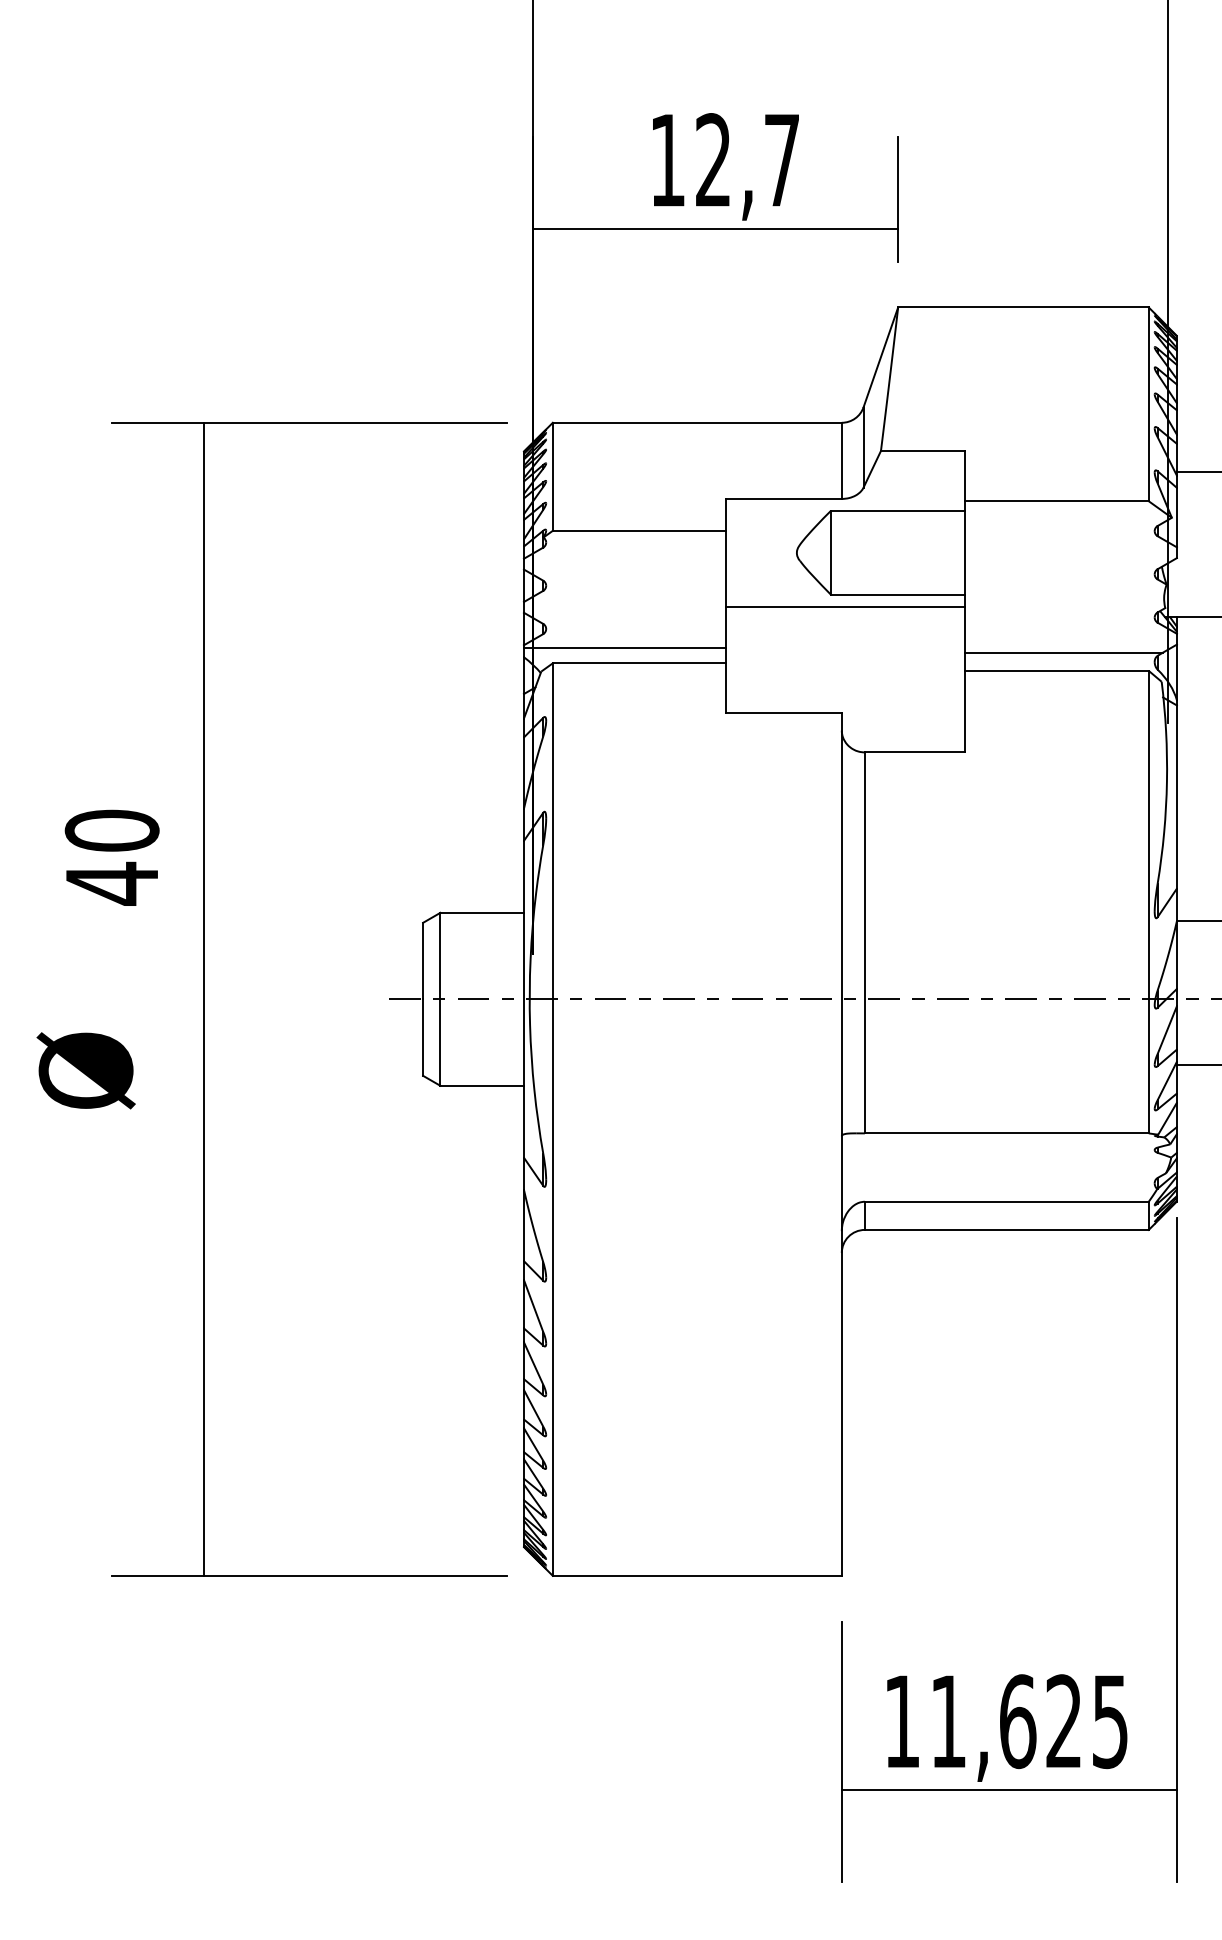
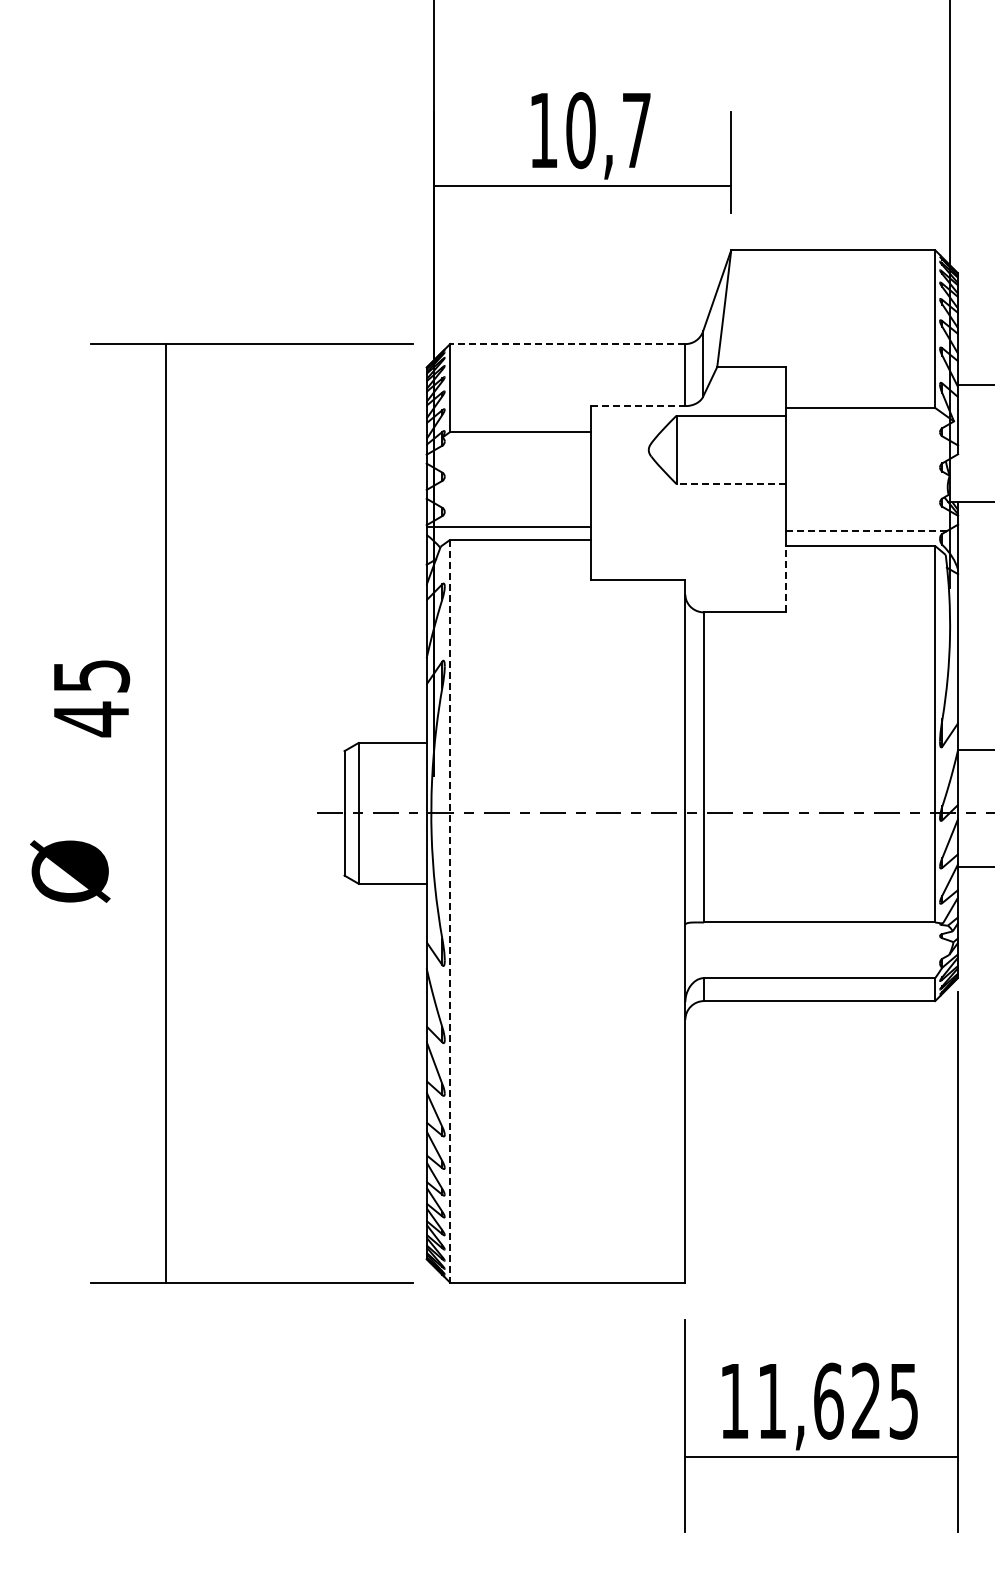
text: (712, 160) -> (580, 130), 12,7 -> 10,7
line: (697, 423) -> (567, 344), solid -> dashed
line: (784, 499) -> (638, 406), solid -> dashed
line: (898, 595) -> (731, 484), solid -> dashed
line: (844, 607) -> (687, 494), removed
line: (1063, 653) -> (865, 531), solid -> dashed
line: (964, 710) -> (785, 578), solid -> dashed
text: (112, 831) -> (91, 676), 40 -> 45
line: (553, 1119) -> (450, 911), solid -> dashed

